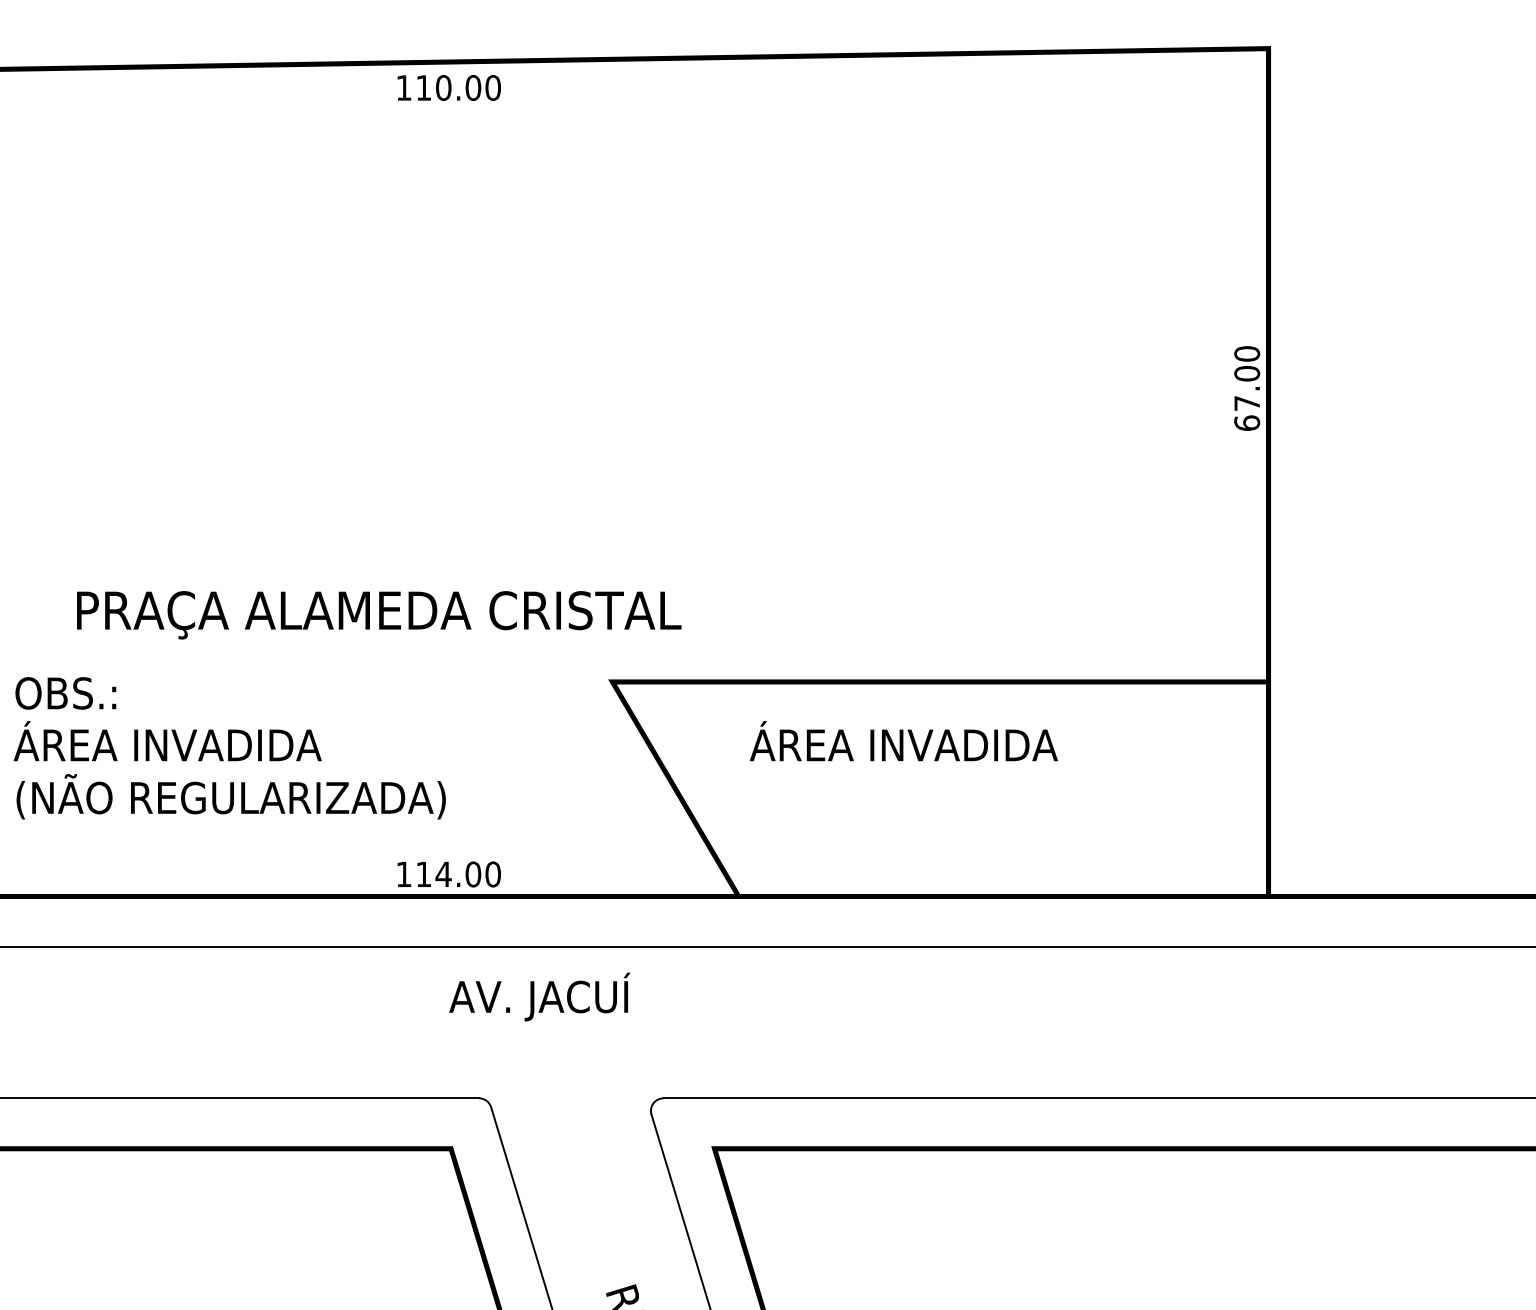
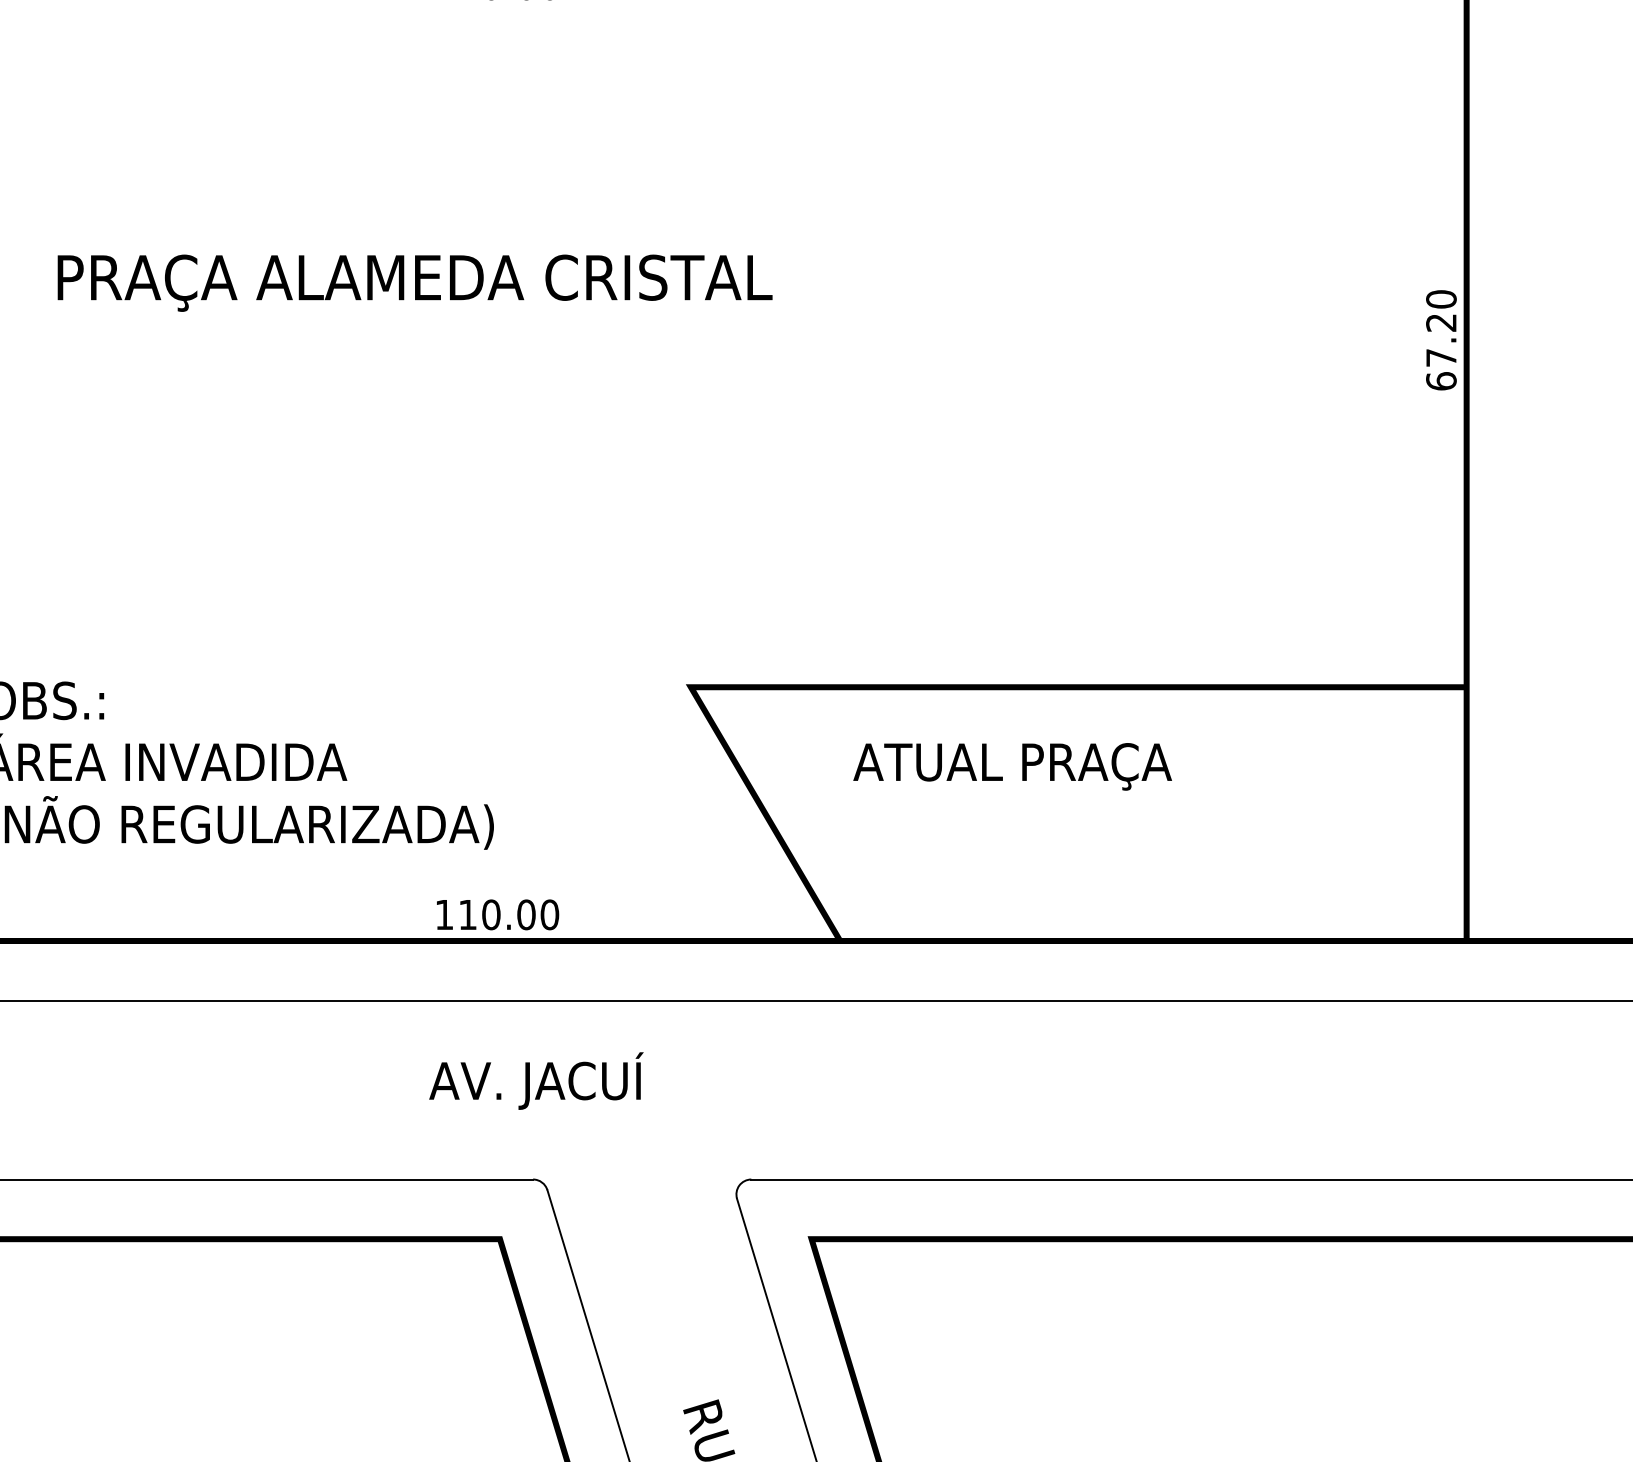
text: (1247, 373) -> (1441, 322), 67.00 -> 67.20
text: (379, 615) -> (415, 283), moved
text: (908, 745) -> (1040, 762), ÁREA INVADIDA -> ATUAL PRAÇA
text: (443, 874) -> (491, 914), 114.00 -> 110.00
text: (539, 996) -> (536, 1080), moved

